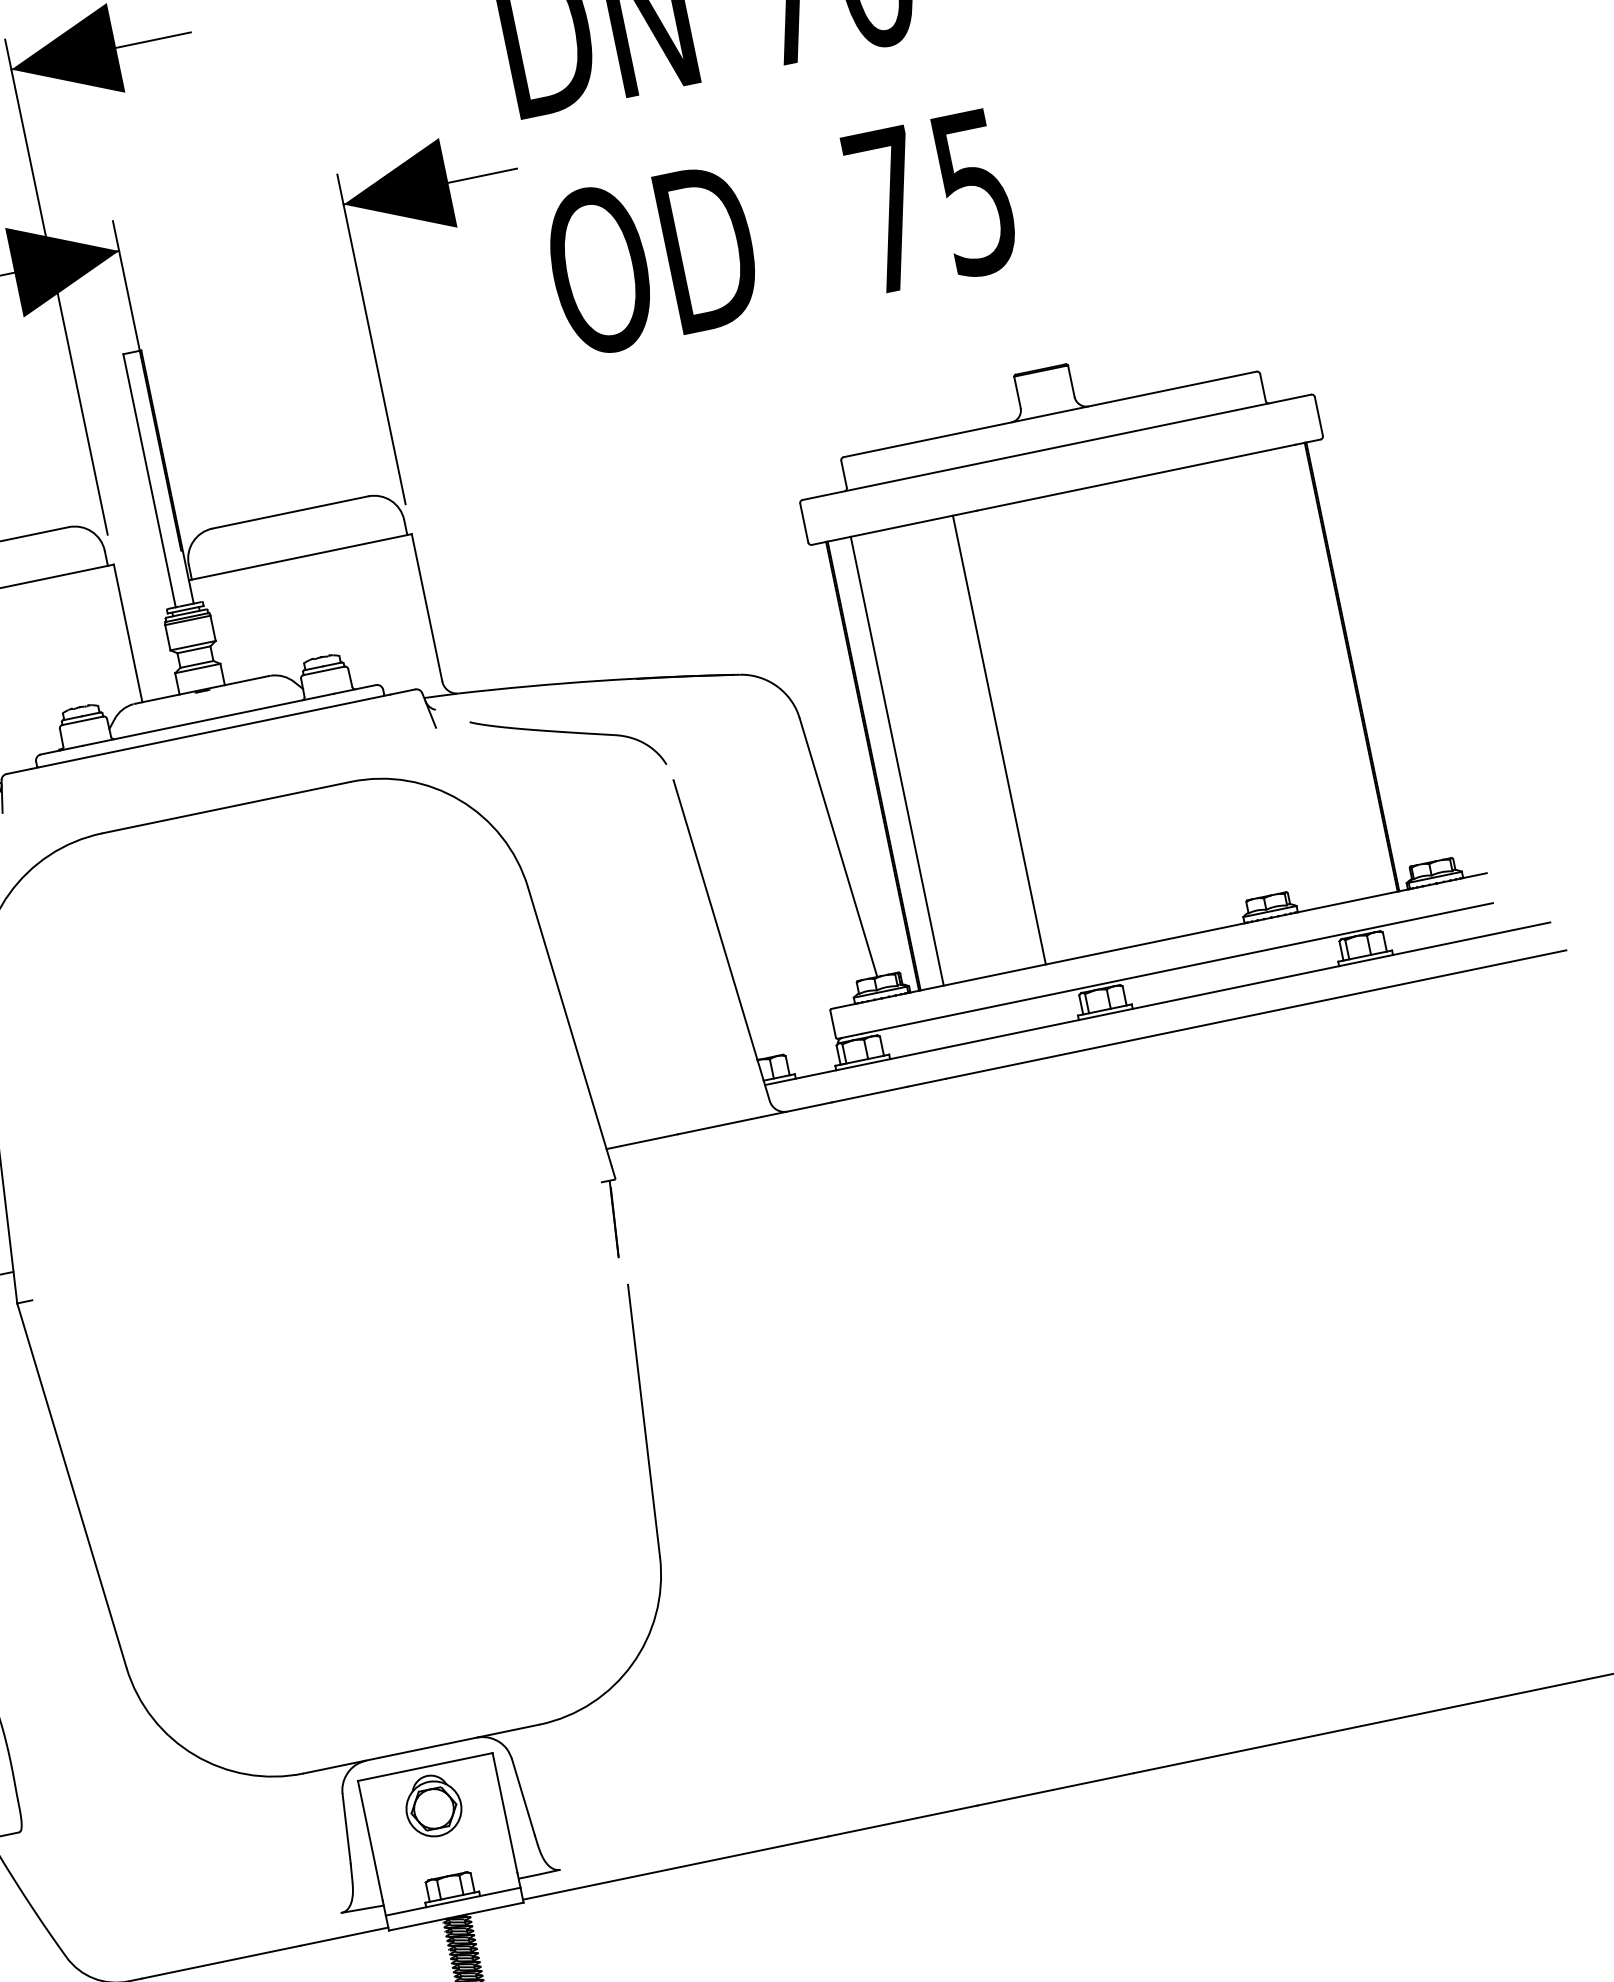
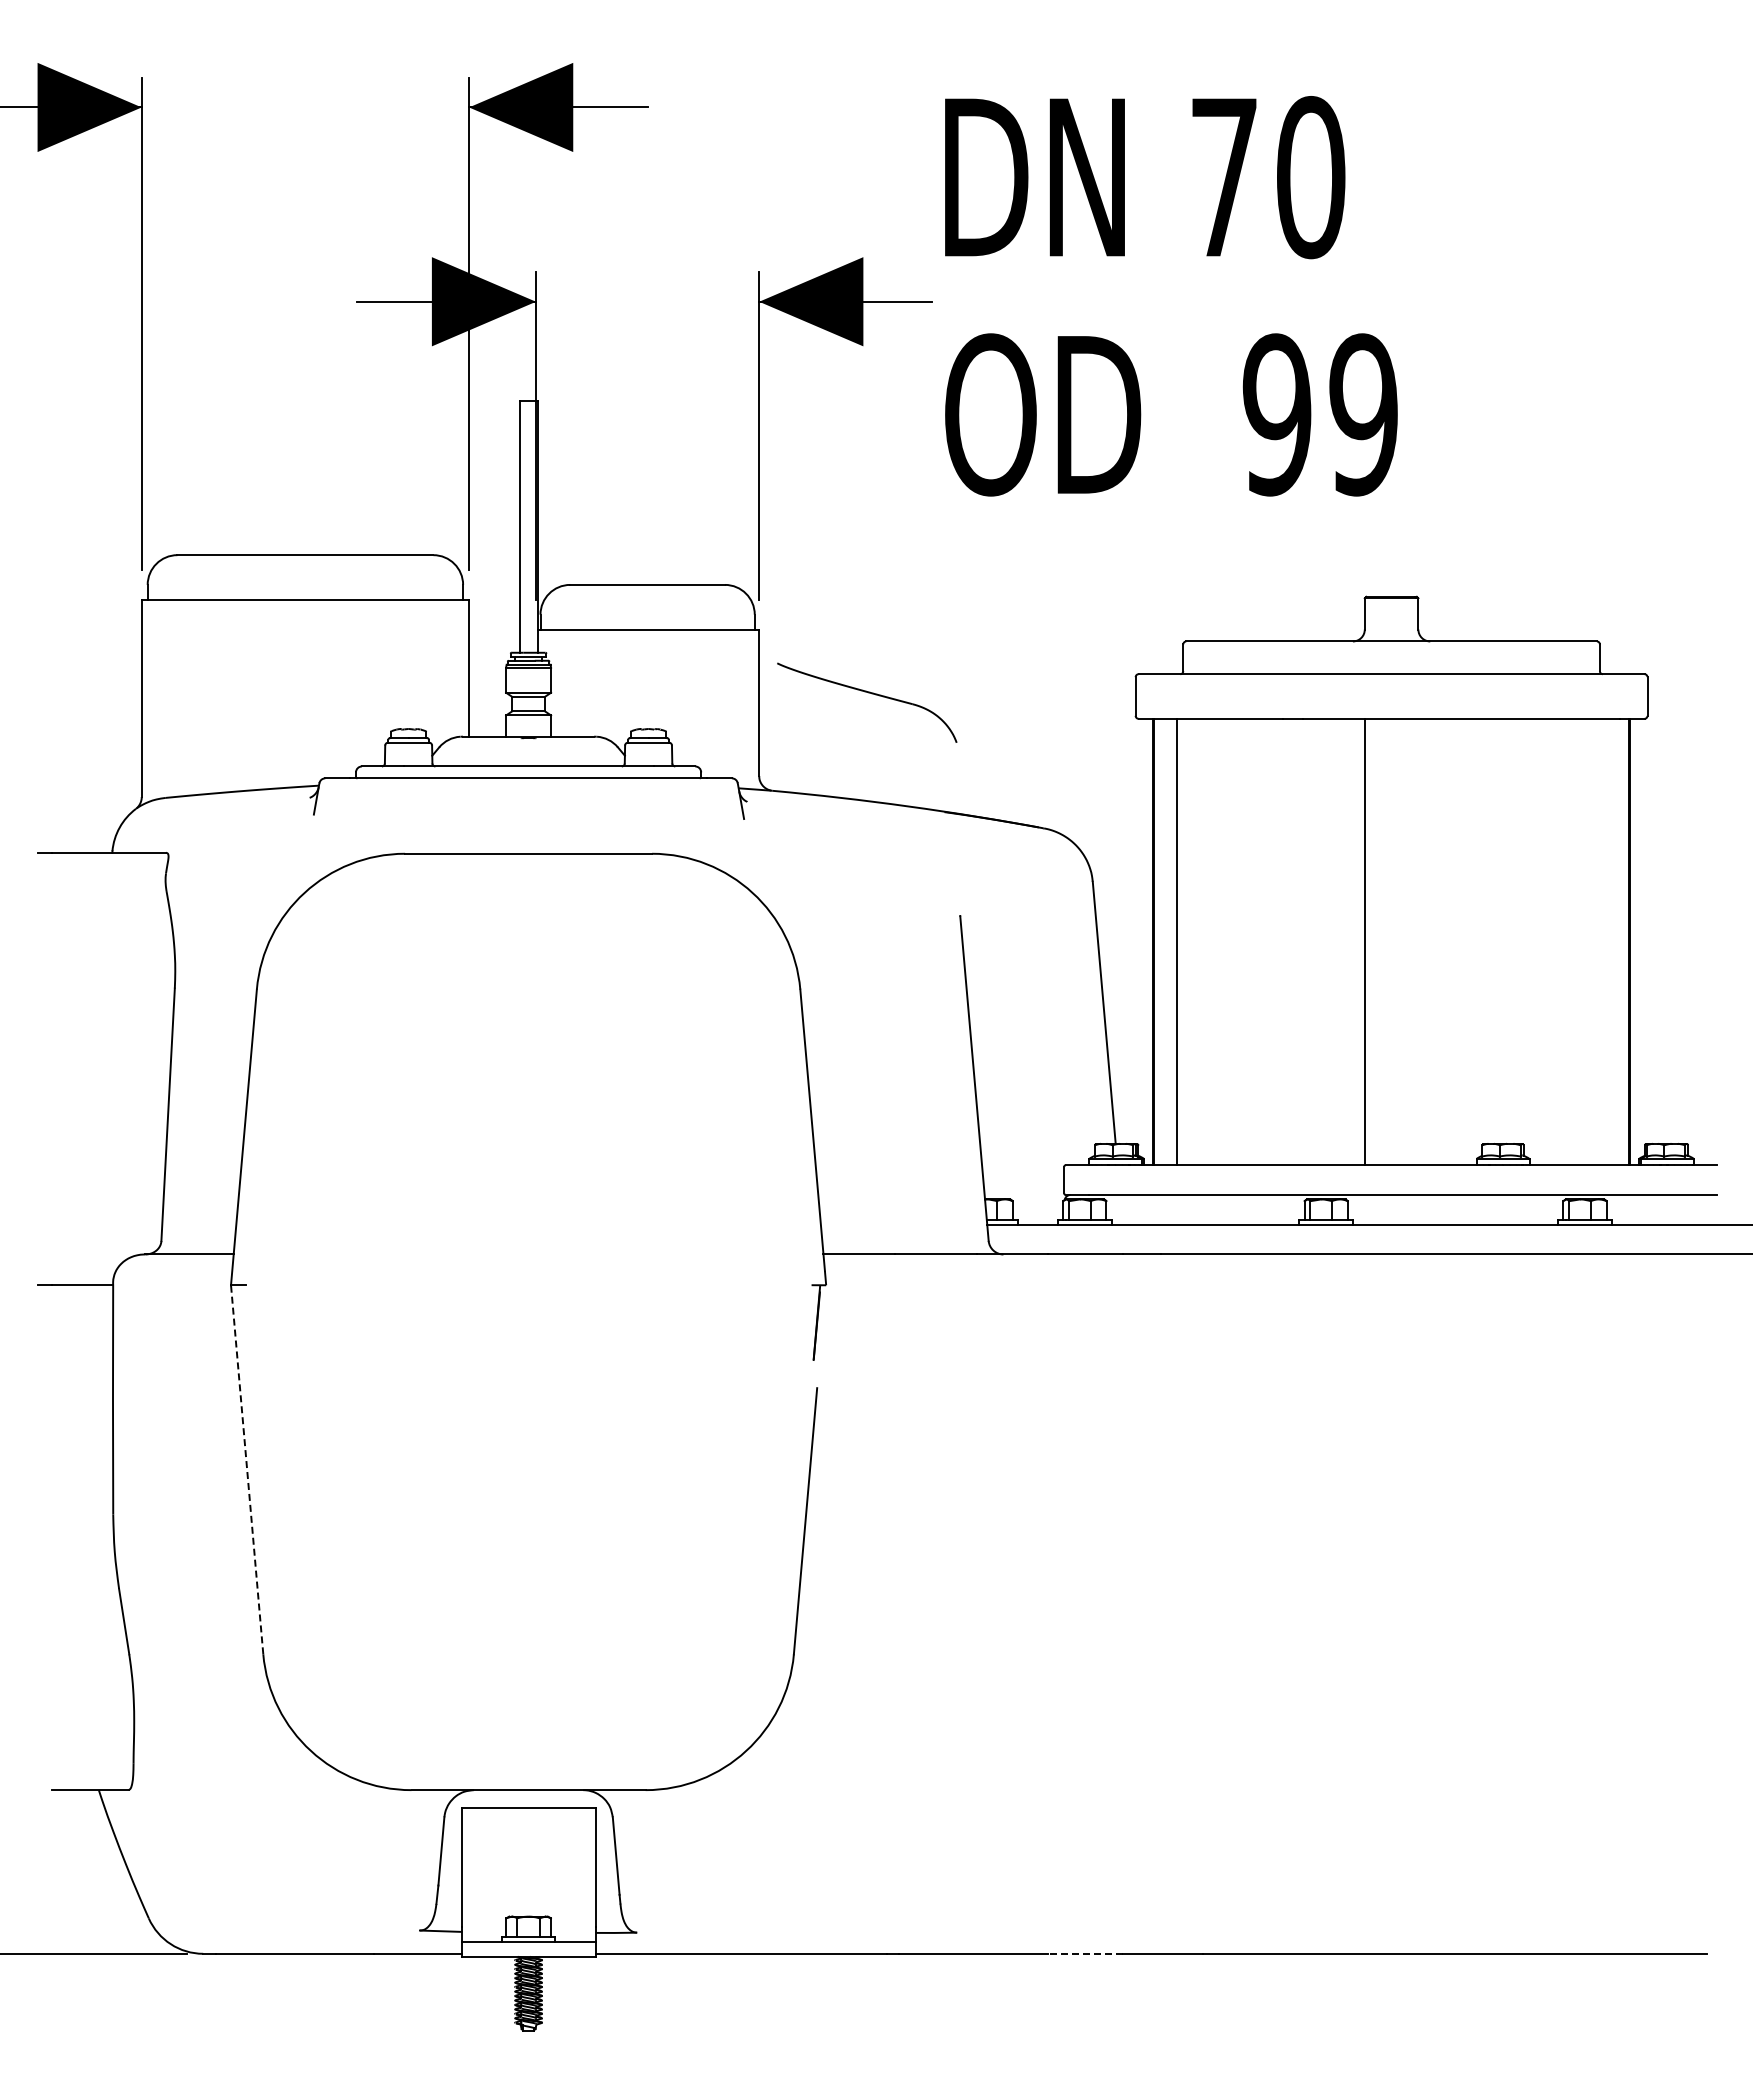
text: (930, 201) -> (1319, 414), 75 -> 99
part: (570, 733) -> (871, 694), moved
line: (998, 739) -> (1364, 941), moved
line: (72, 1485) -> (247, 1469), solid -> dashed
line: (1015, 1797) -> (1085, 1953), solid -> dashed
part: (433, 1805) -> (528, 1846), removed

